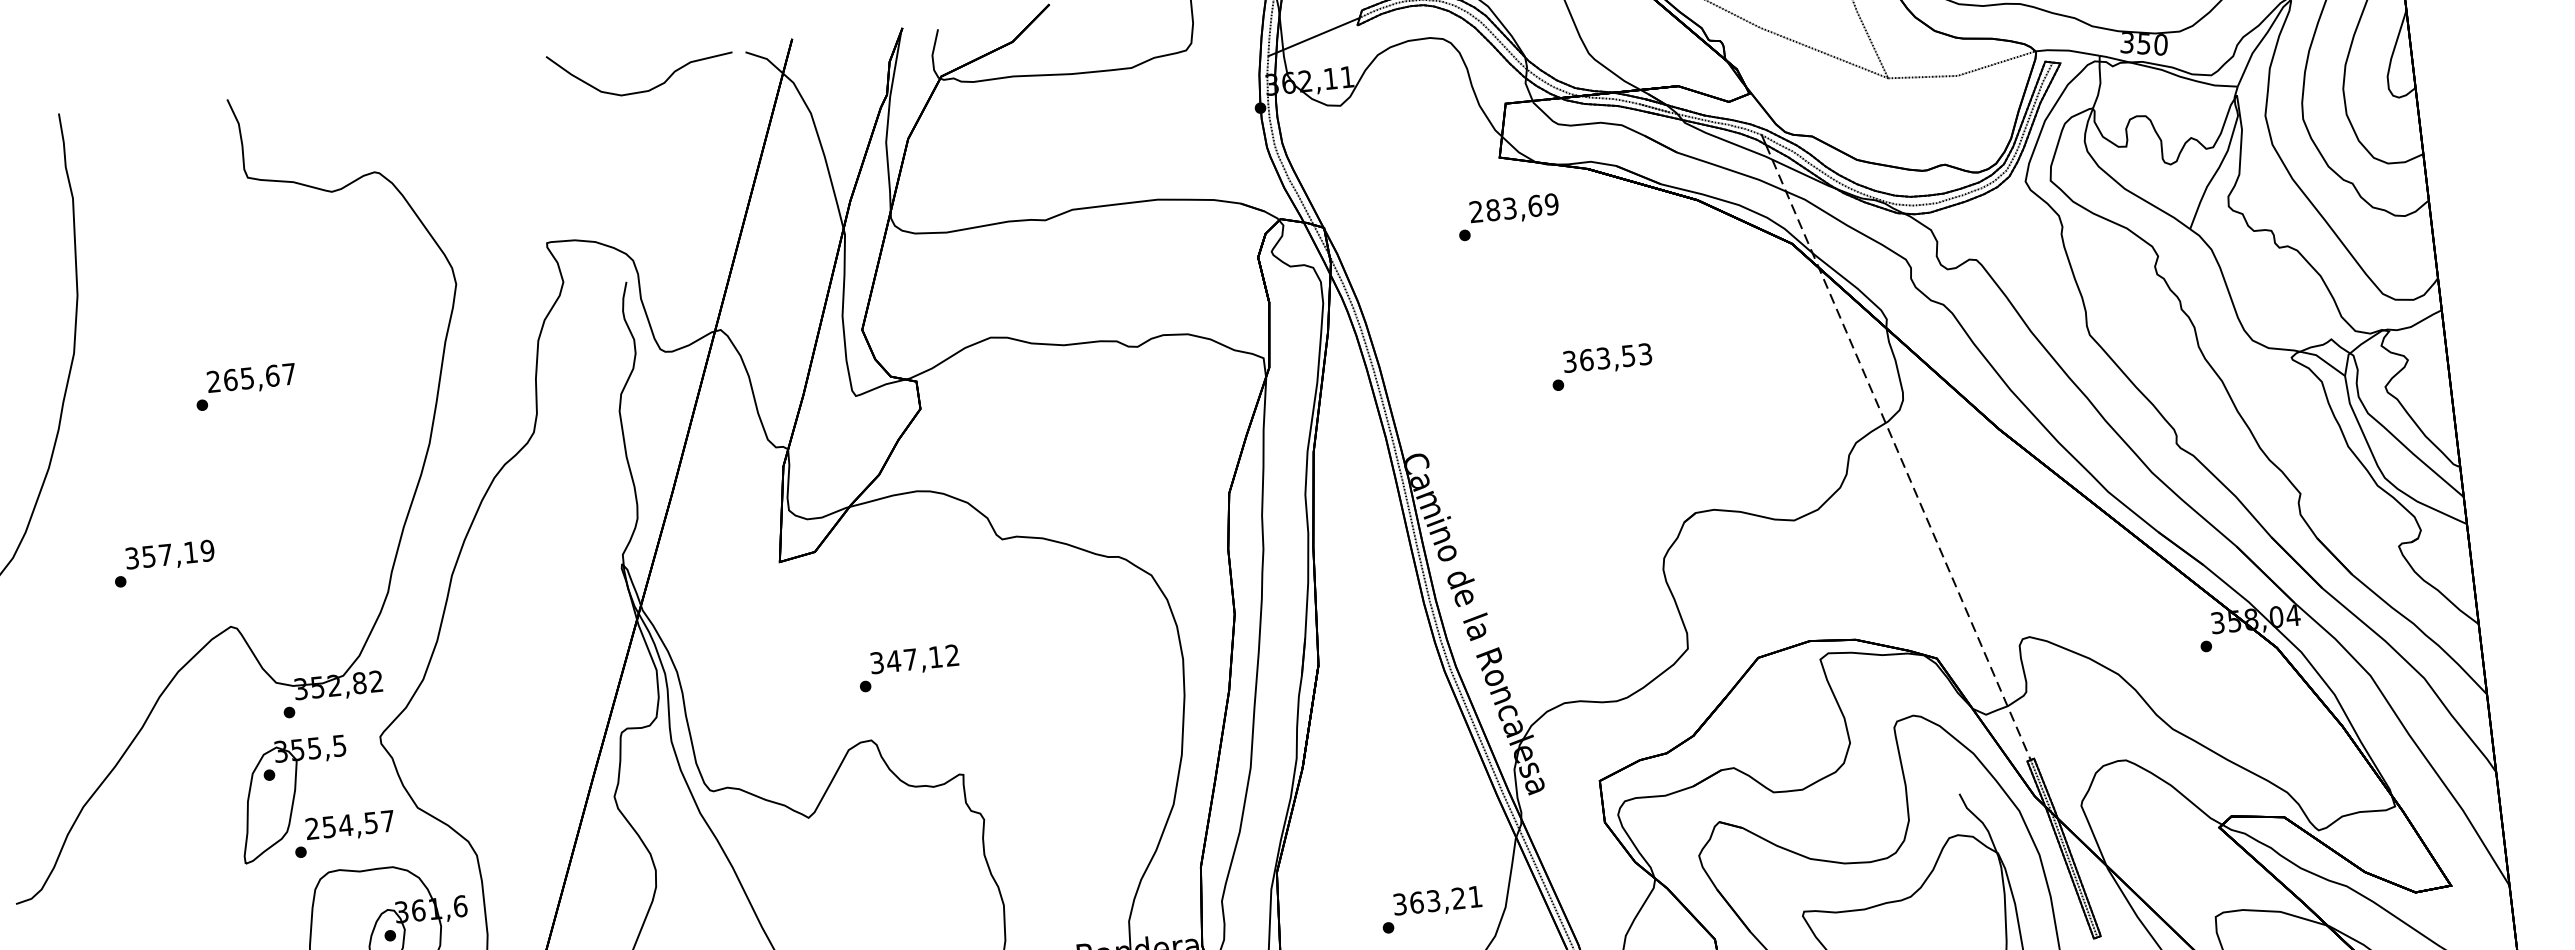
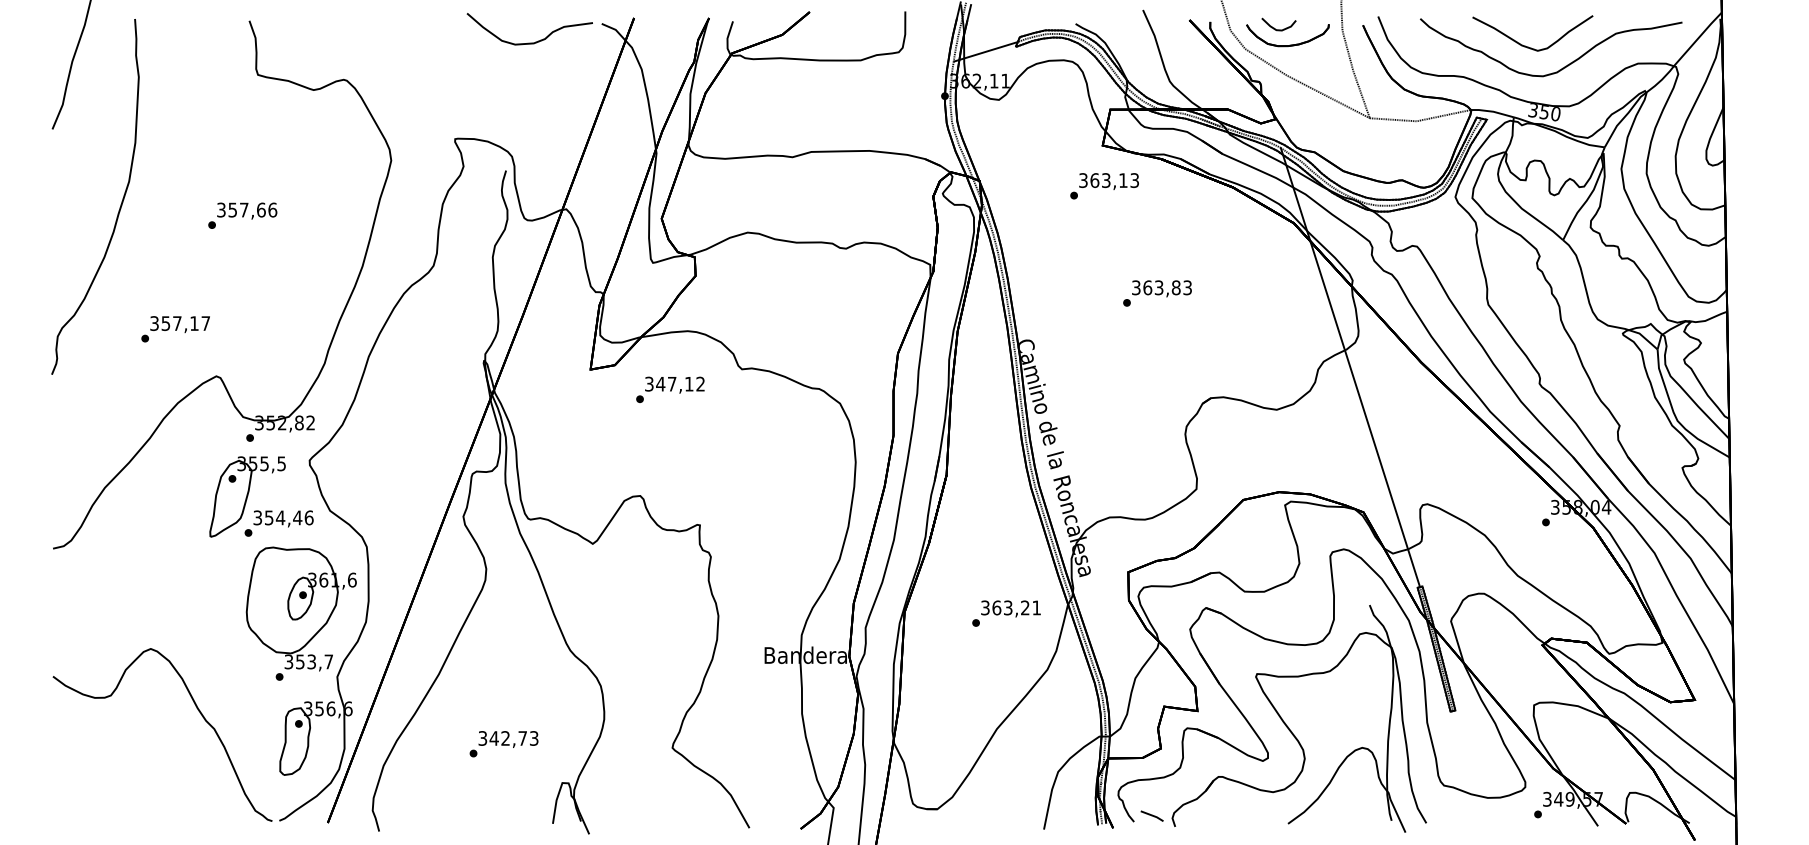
text: (1514, 207) -> (1109, 180), 283,69 -> 363,13
text: (1627, 355) -> (1175, 287), 363,53 -> 363,83
text: (252, 377) -> (247, 209), 265,67 -> 357,66
line: (1898, 451) -> (1351, 370), dashed -> solid
text: (207, 550) -> (205, 323), 357,19 -> 357,17
text: (908, 667) -> (670, 389), moved
text: (350, 824) -> (283, 517), 254,57 -> 354,46
text: (1431, 909) -> (1006, 613), moved

